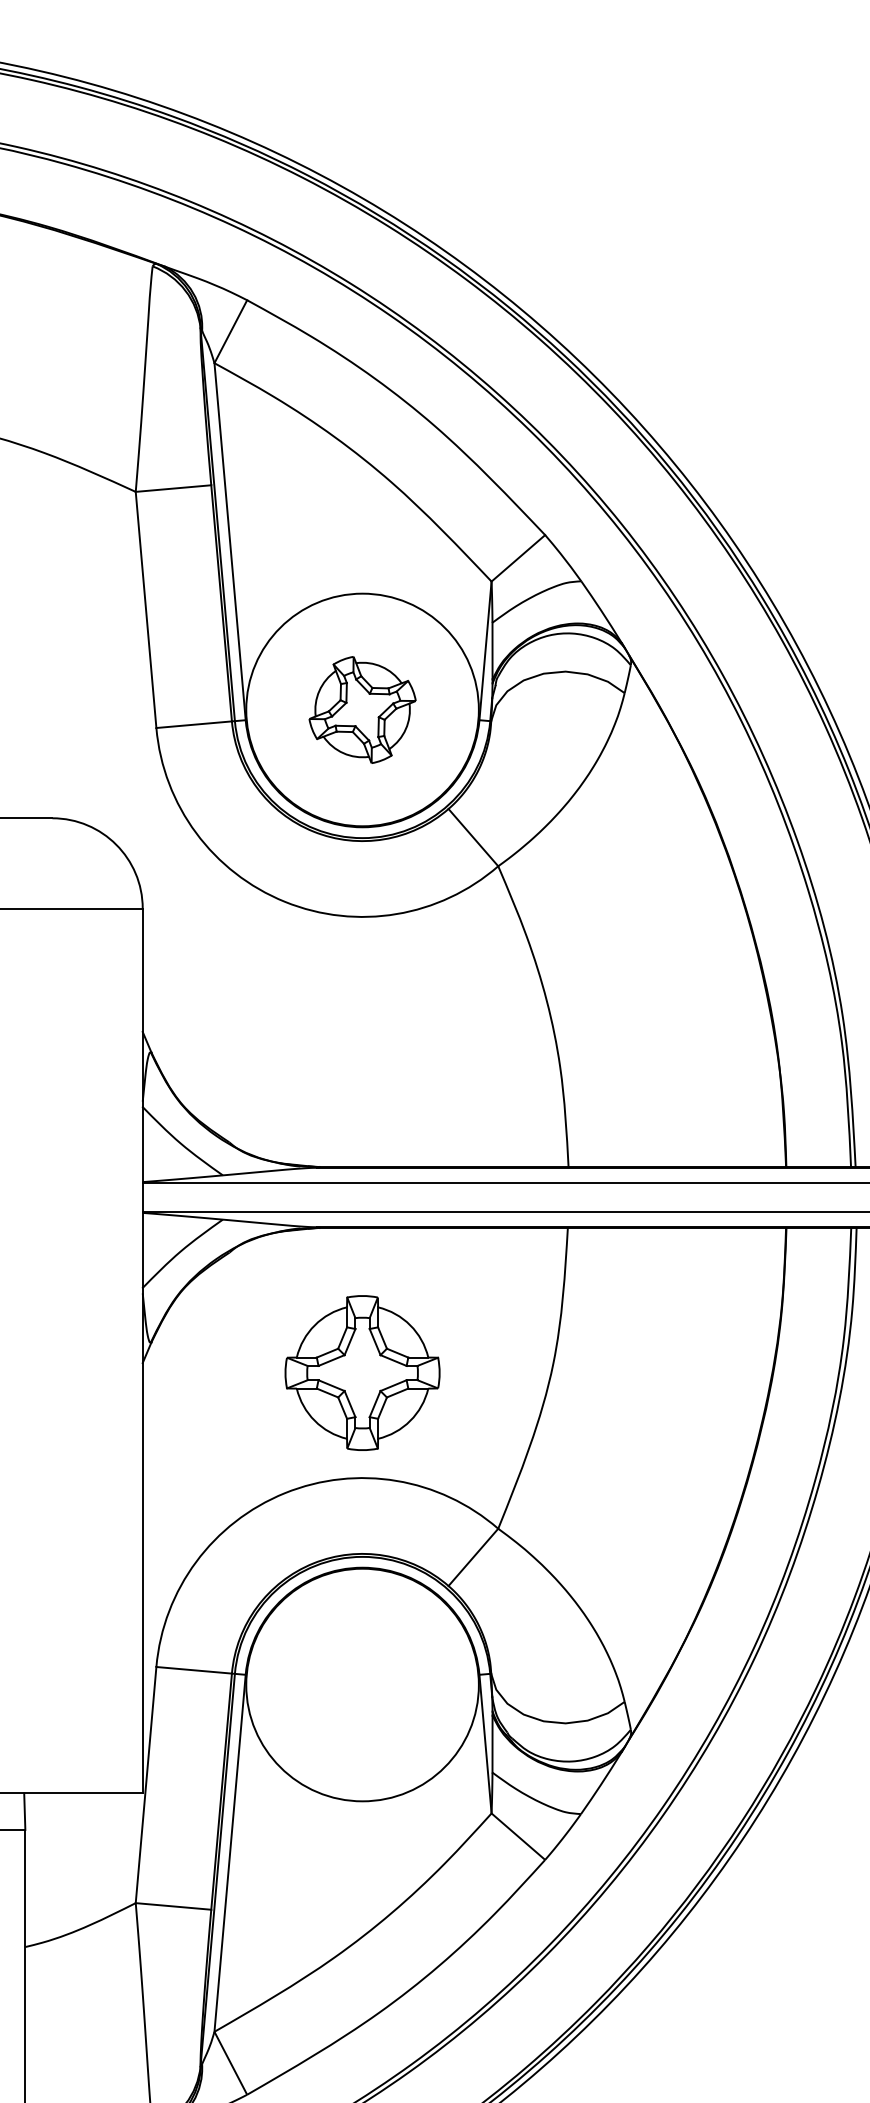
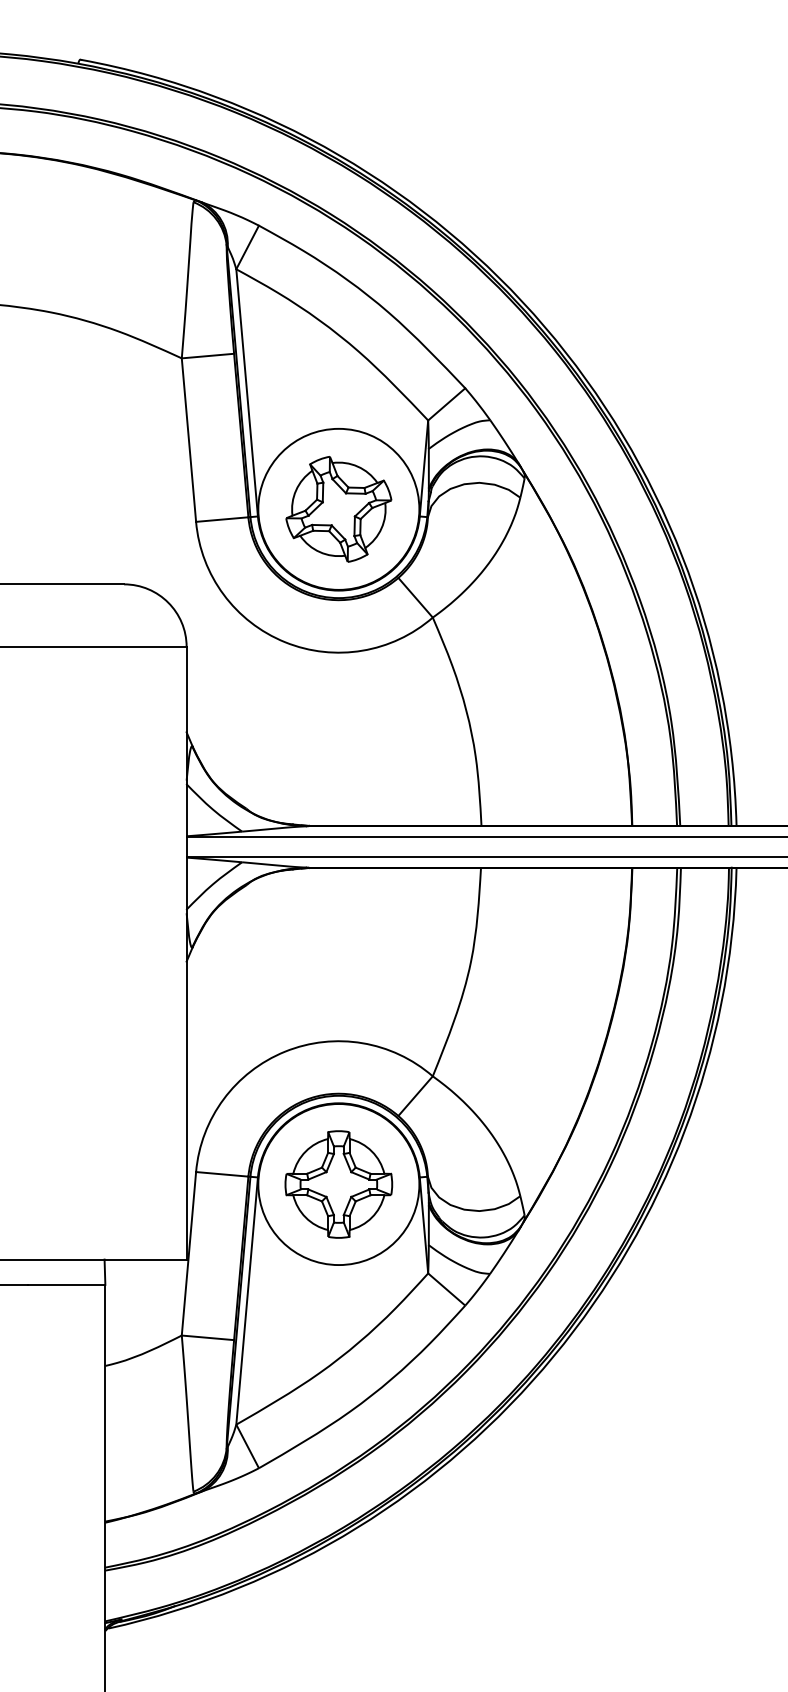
part: (362, 710) -> (338, 509), size x1.43
part: (362, 1373) -> (338, 1184), moved

